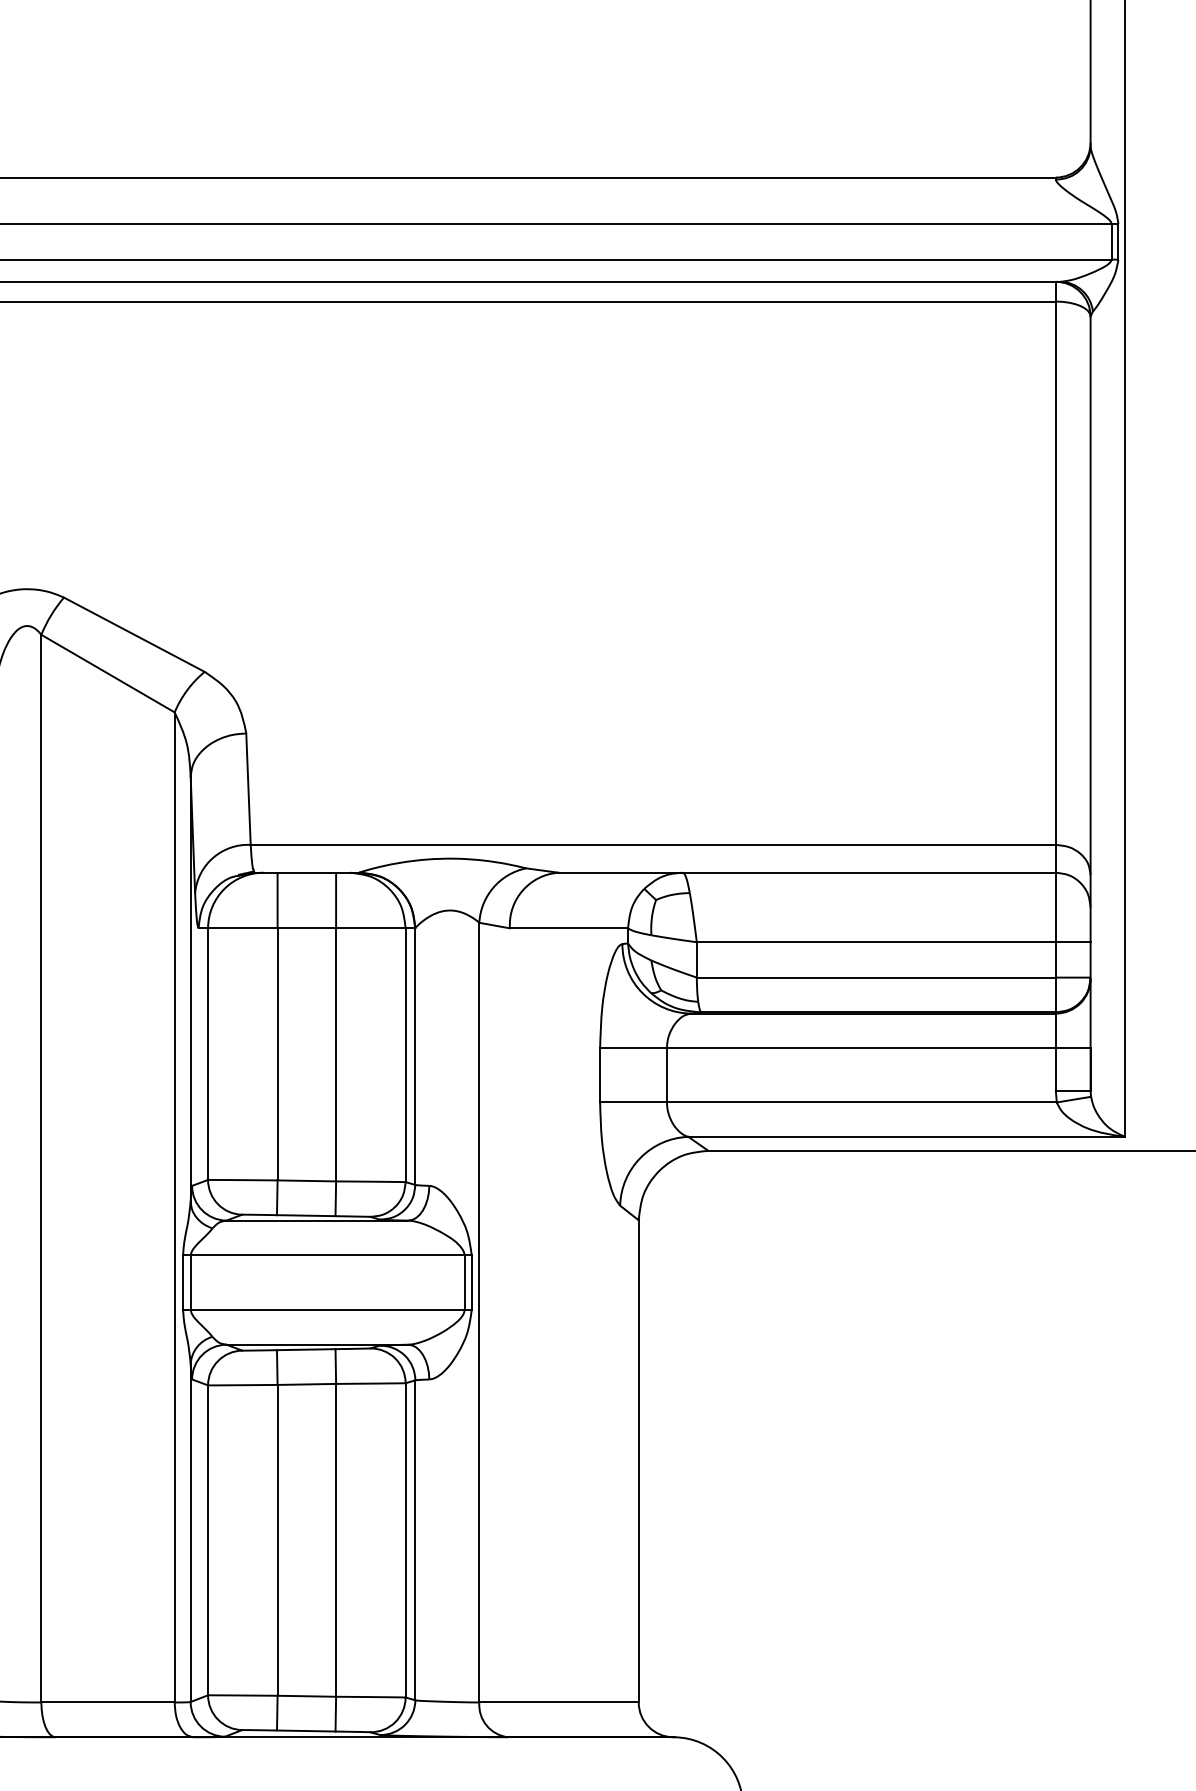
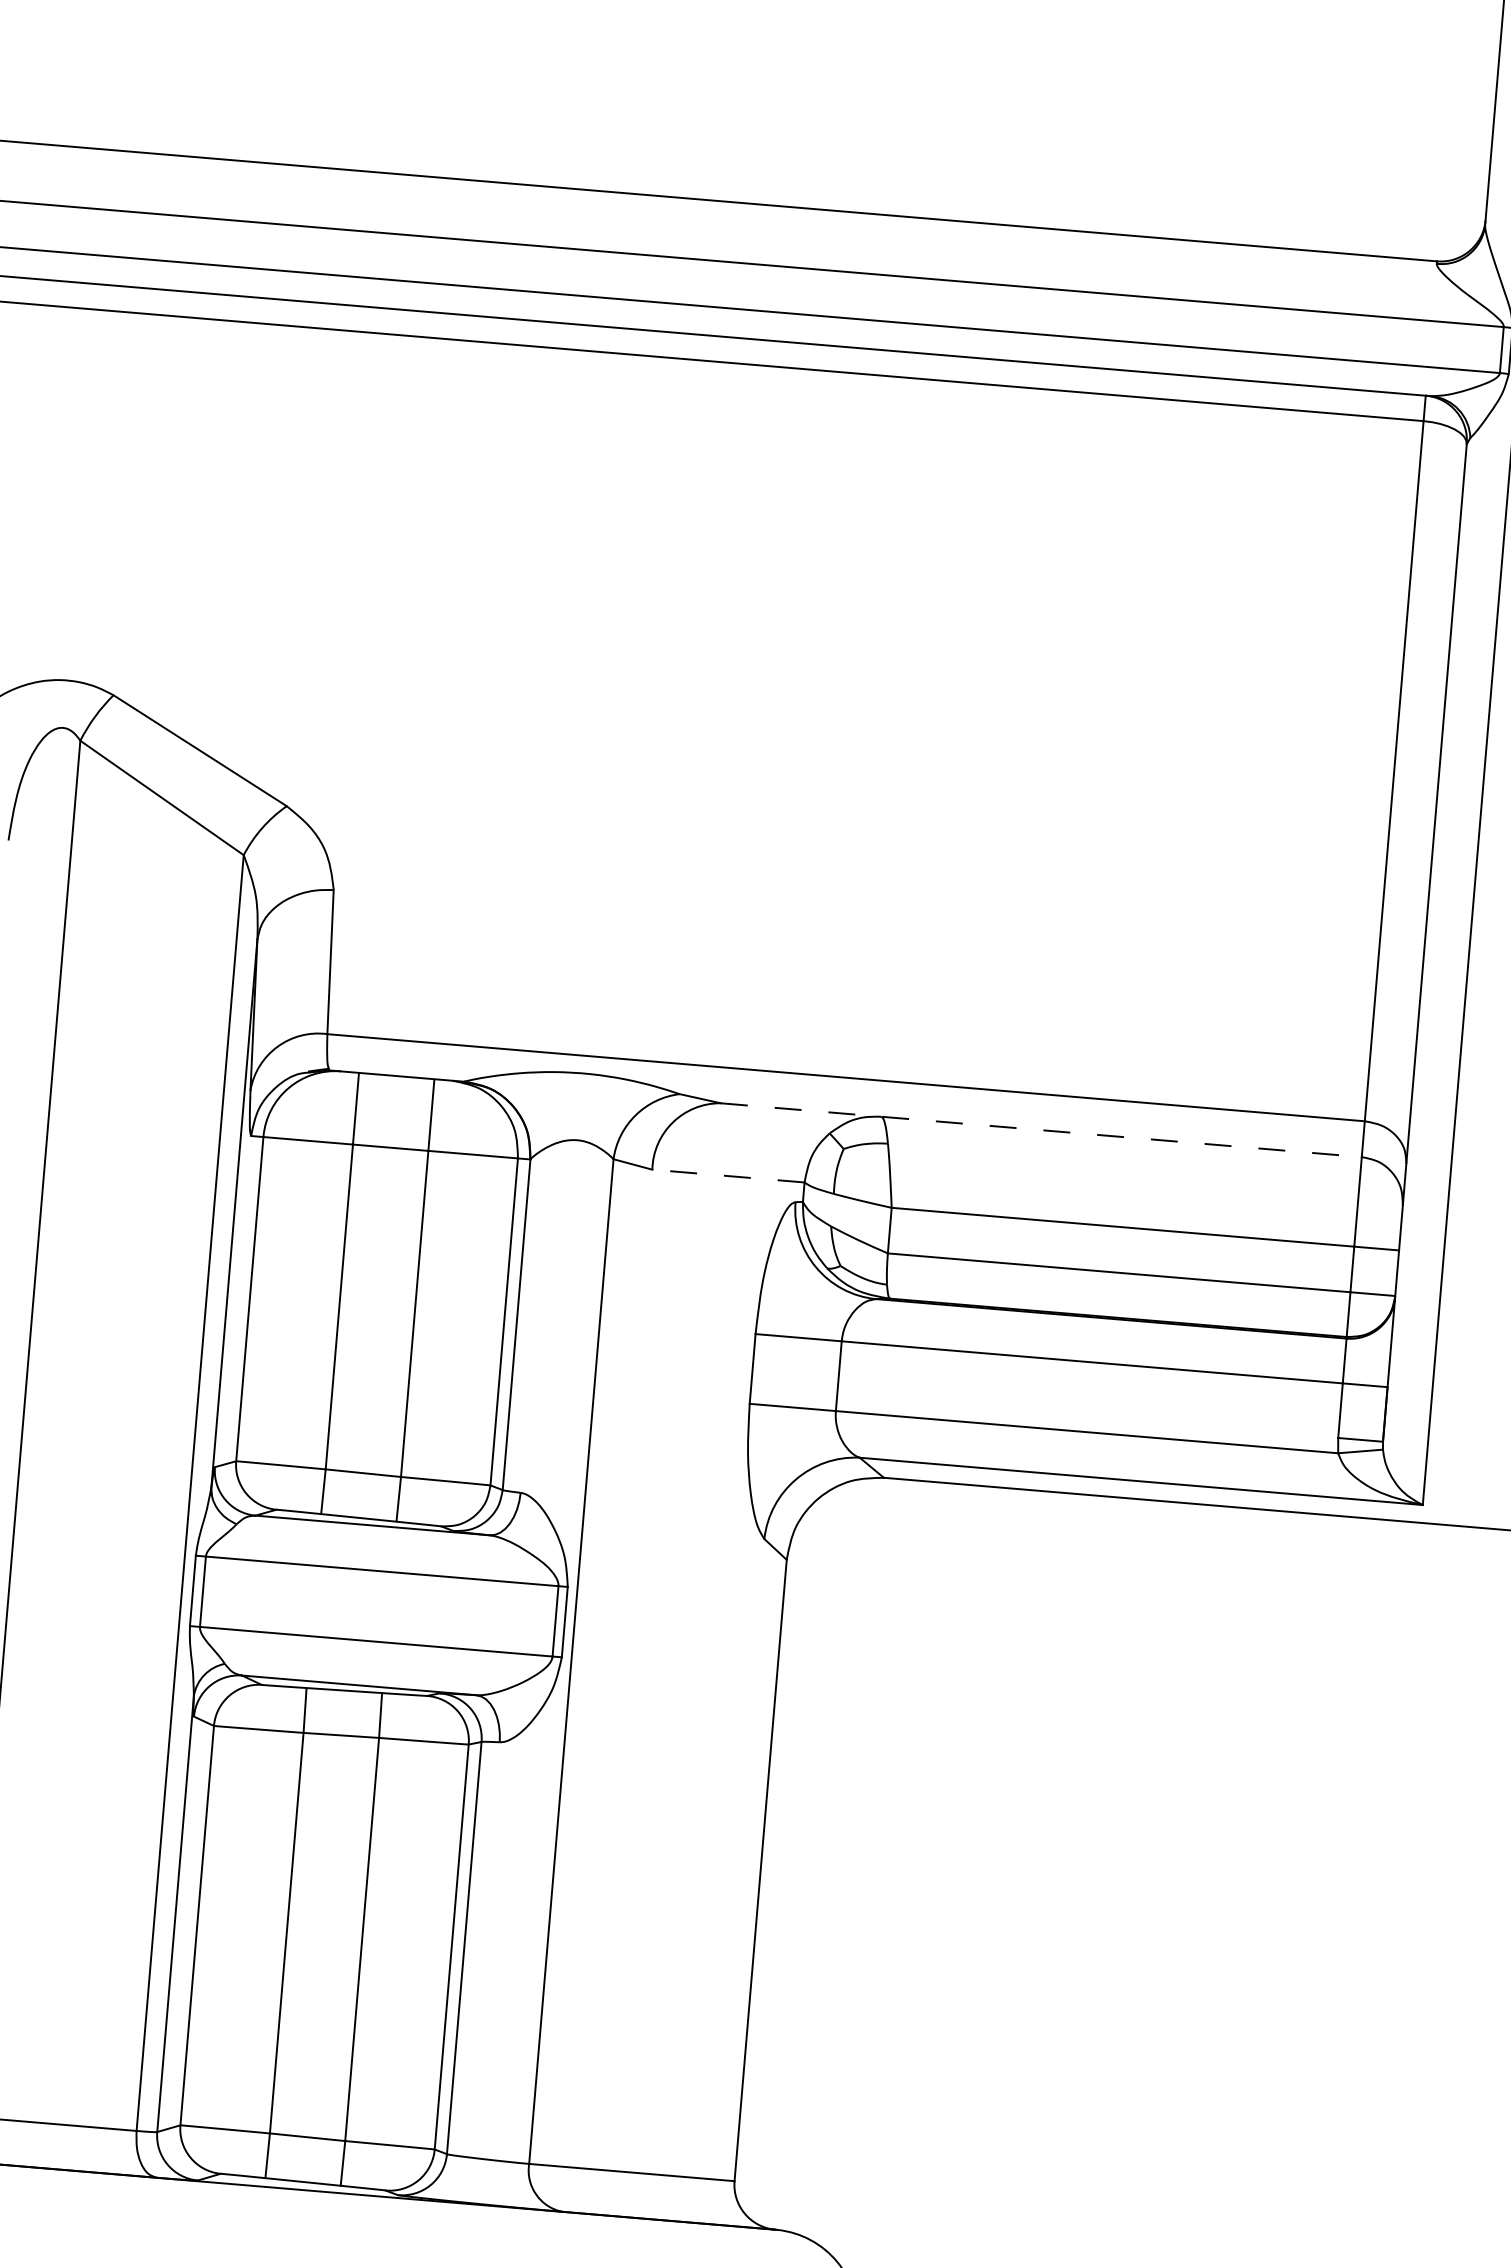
line: (807, 872) -> (1041, 1129), solid -> dashed
line: (568, 928) -> (727, 1176), solid -> dashed

